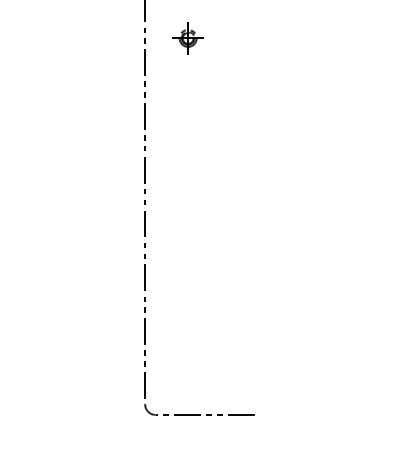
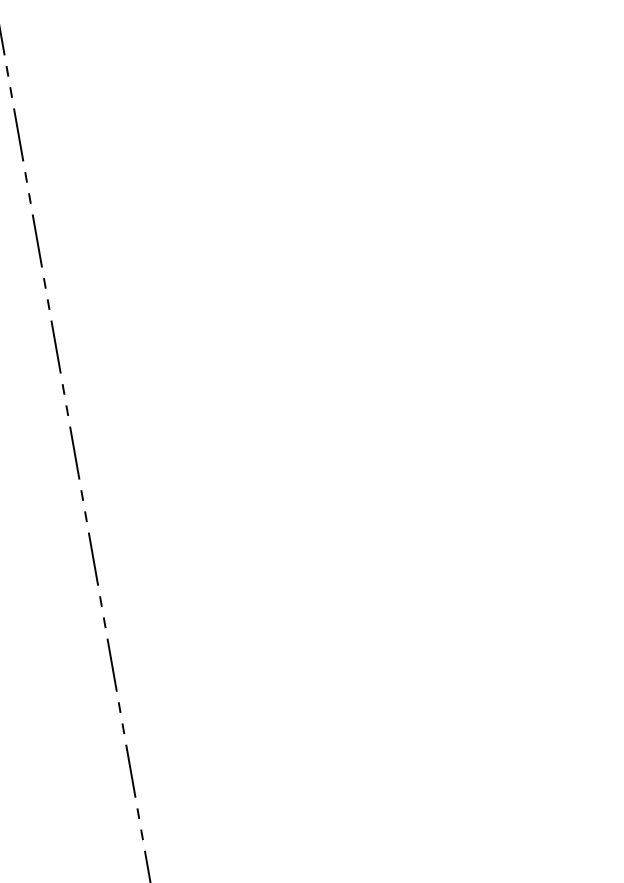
part: (187, 38) -> (112, 178), removed

